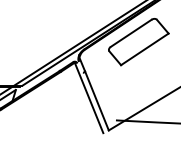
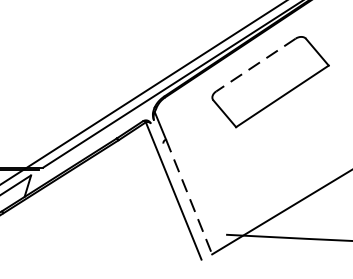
line: (130, 33) -> (254, 65), solid -> dashed
line: (96, 100) -> (188, 196), solid -> dashed

